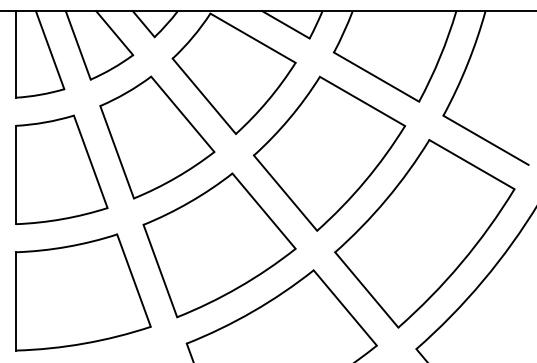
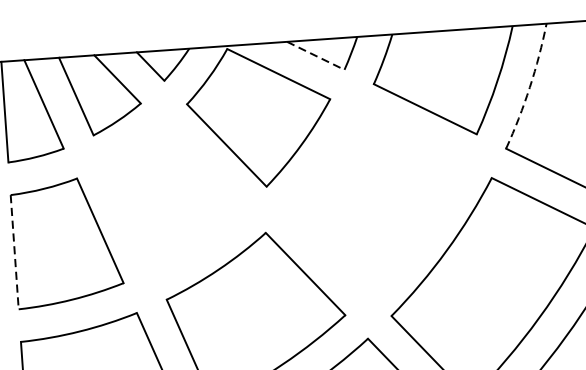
line: (286, 25) -> (316, 56), solid -> dashed
arc: (467, 64) -> (529, 87), solid -> dashed
part: (157, 137) -> (175, 197), removed
part: (329, 153) -> (376, 201), removed
line: (16, 175) -> (15, 252), solid -> dashed

